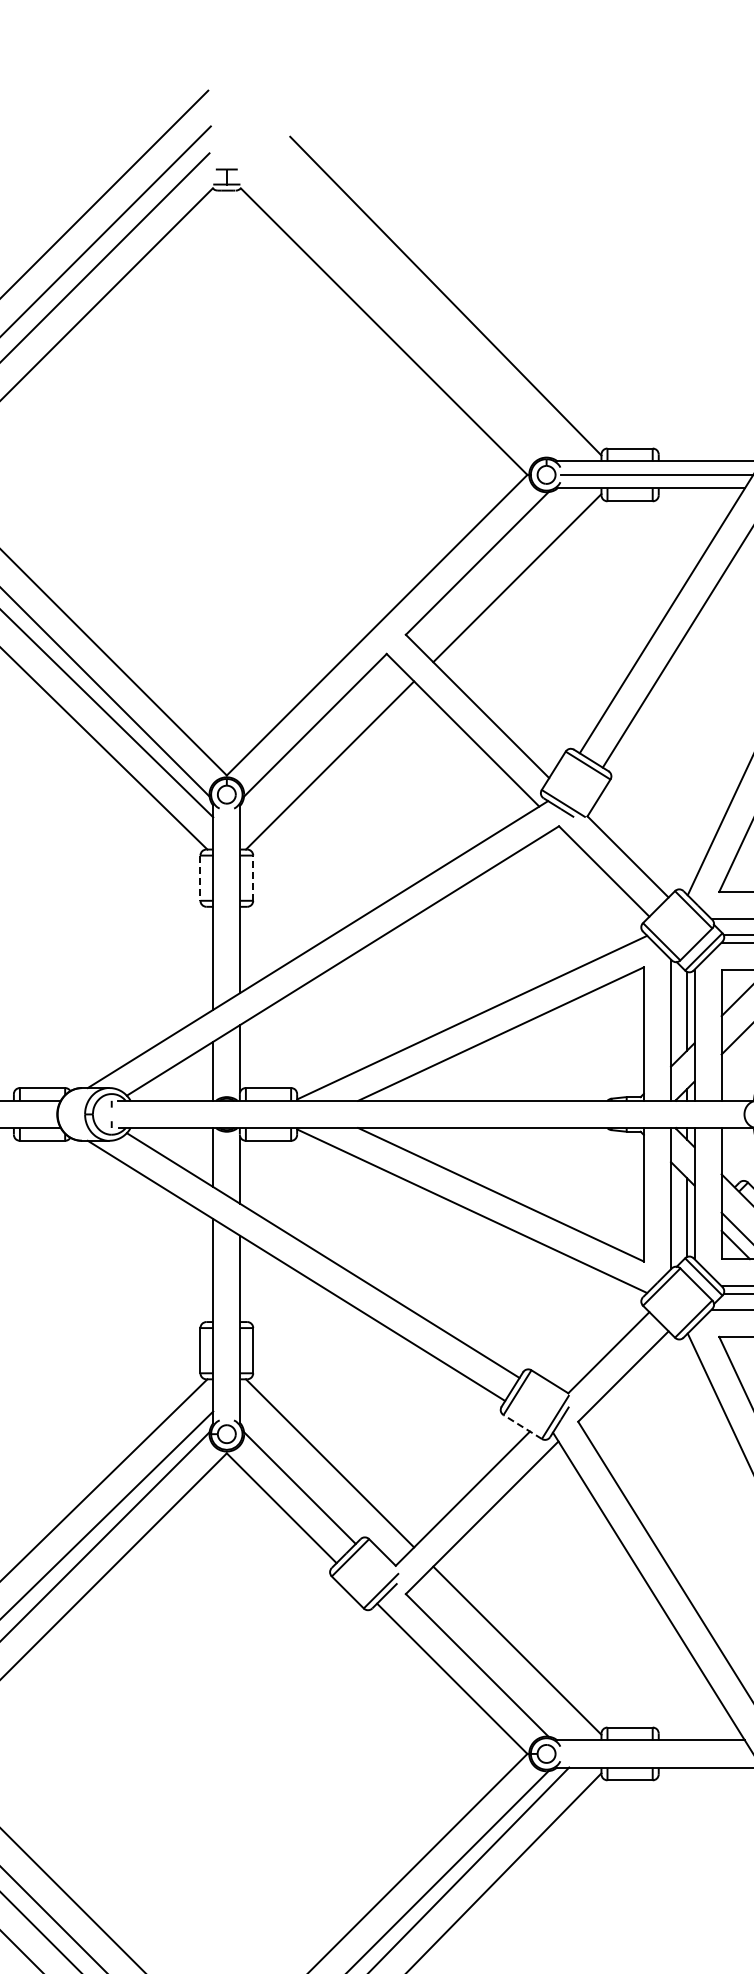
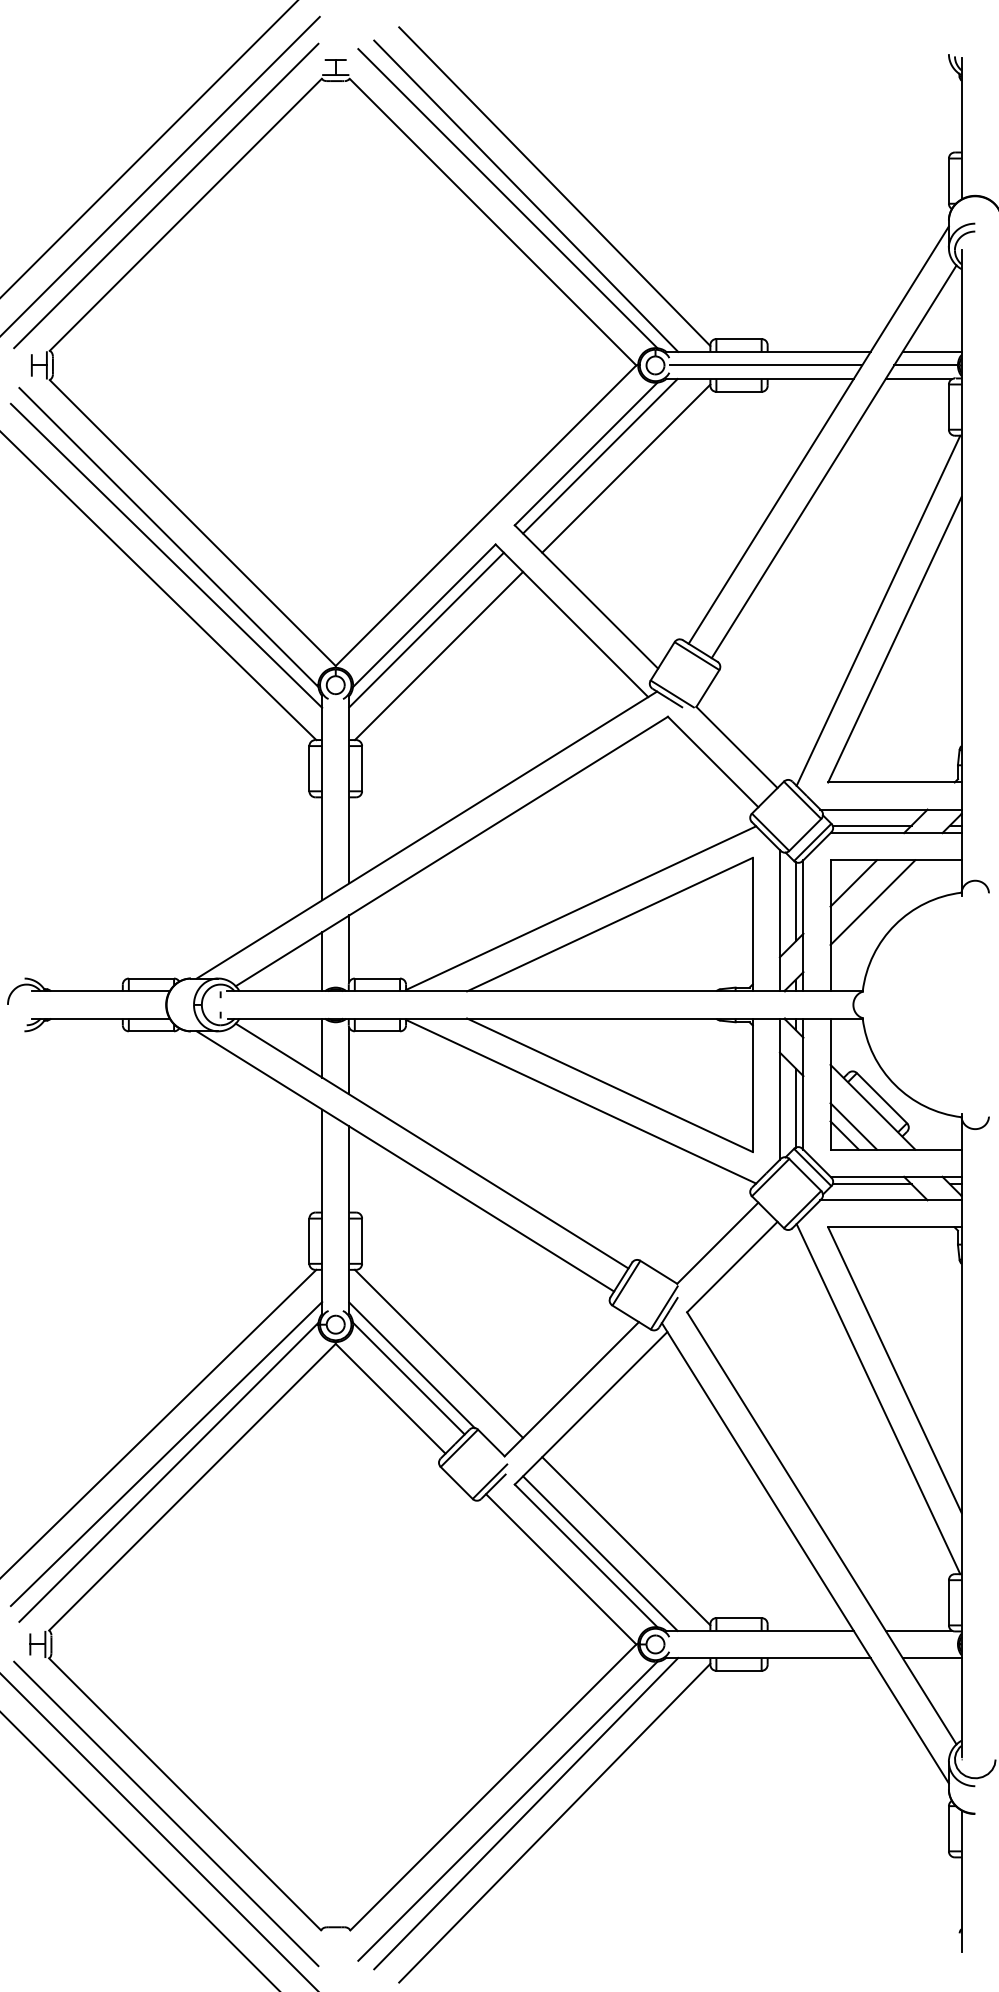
line: (417, 304) -> (526, 195), added
line: (398, 307) -> (507, 198), added
line: (491, 565) -> (600, 456), added
line: (317, 738) -> (426, 629), added
line: (200, 877) -> (309, 768), dashed -> solid
line: (253, 877) -> (362, 768), dashed -> solid
line: (522, 1426) -> (631, 1317), dashed -> solid
line: (302, 1474) -> (411, 1365), added
line: (491, 1662) -> (600, 1553), added

